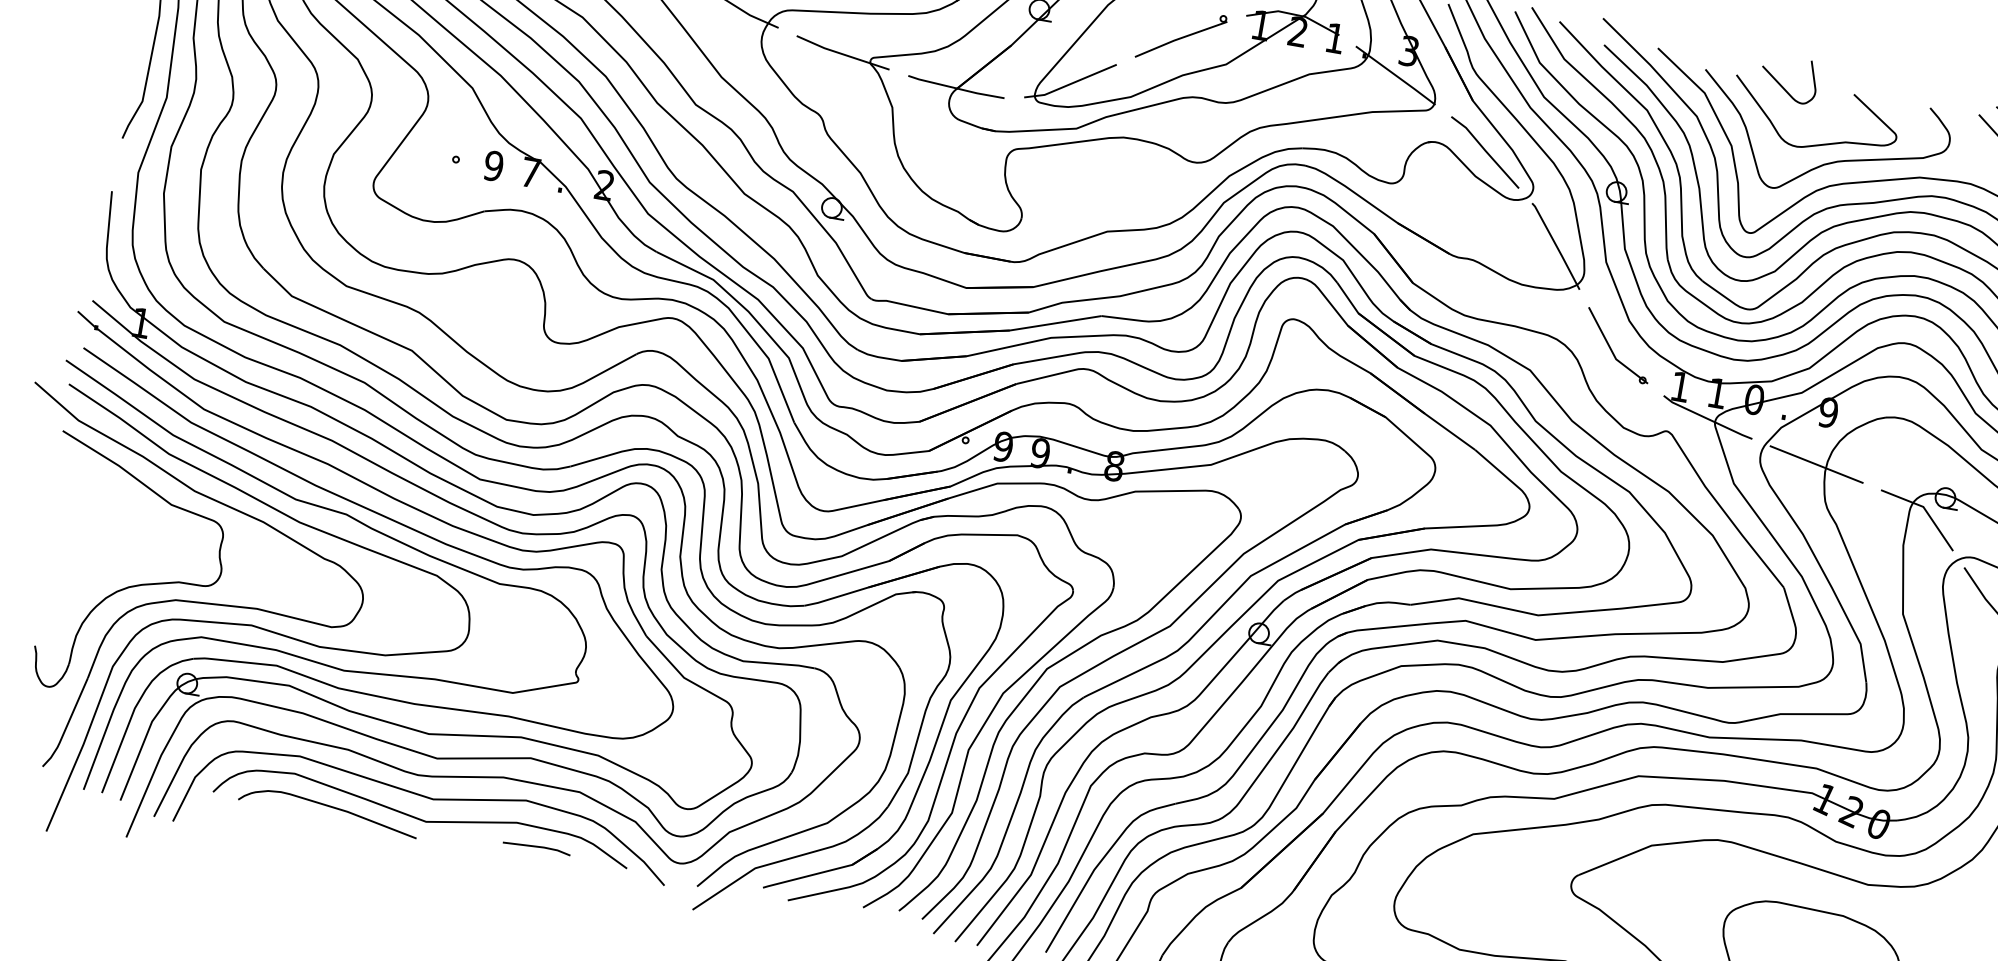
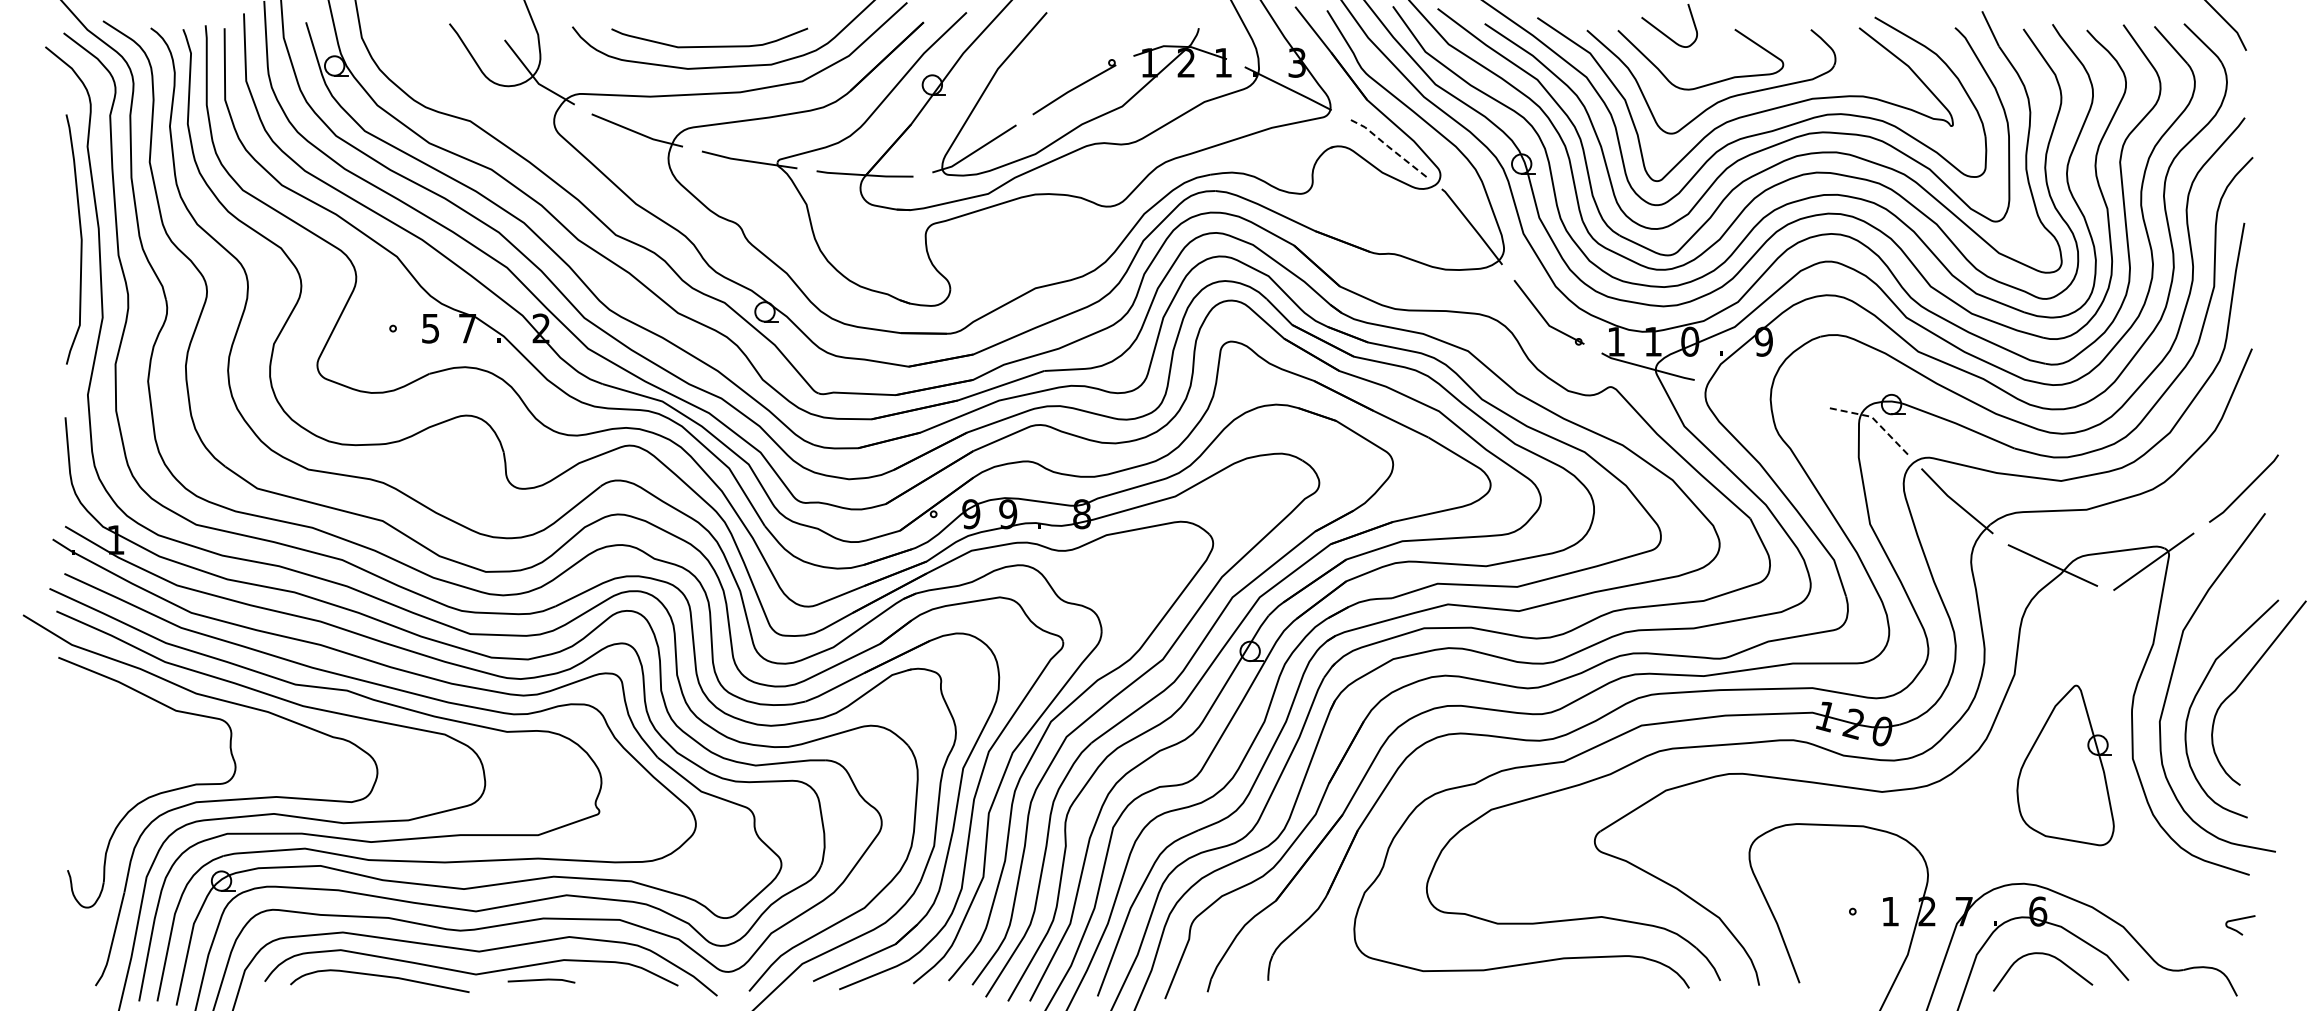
line: (1485, 151) -> (1387, 146), solid -> dashed
text: (493, 166) -> (430, 328), 9 -> 5
line: (1815, 463) -> (1760, 393), removed
line: (1924, 509) -> (1873, 419), solid -> dashed
line: (536, 847) -> (541, 980), moved

